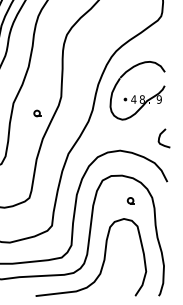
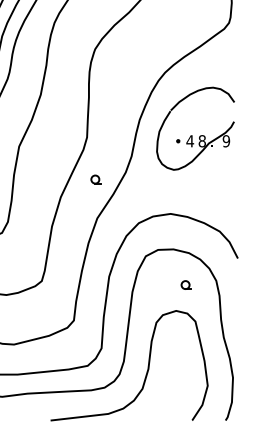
part: (37, 113) -> (95, 179), moved
curve: (160, 137) -> (228, 195), removed

